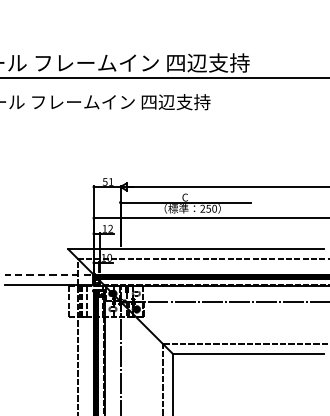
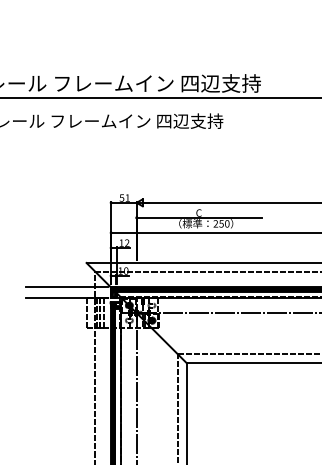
line: (47, 274) -> (66, 287), dashed -> solid

